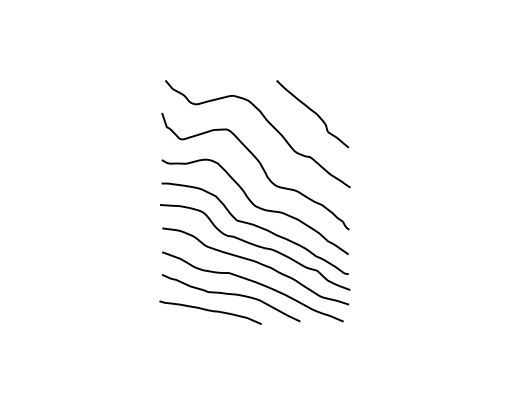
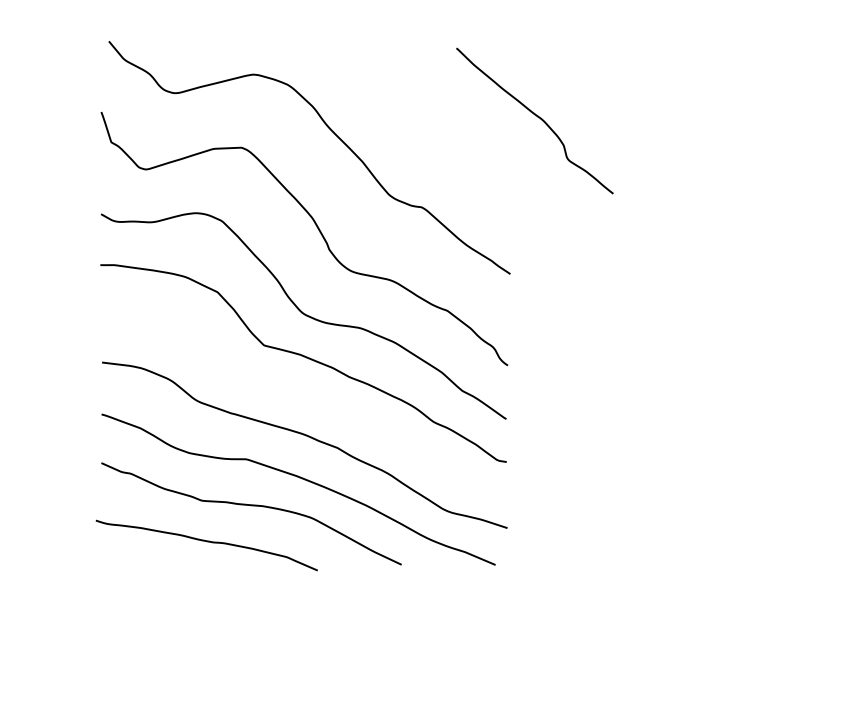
curve: (312, 112) -> (534, 117), moved
curve: (255, 246) -> (304, 401), removed

